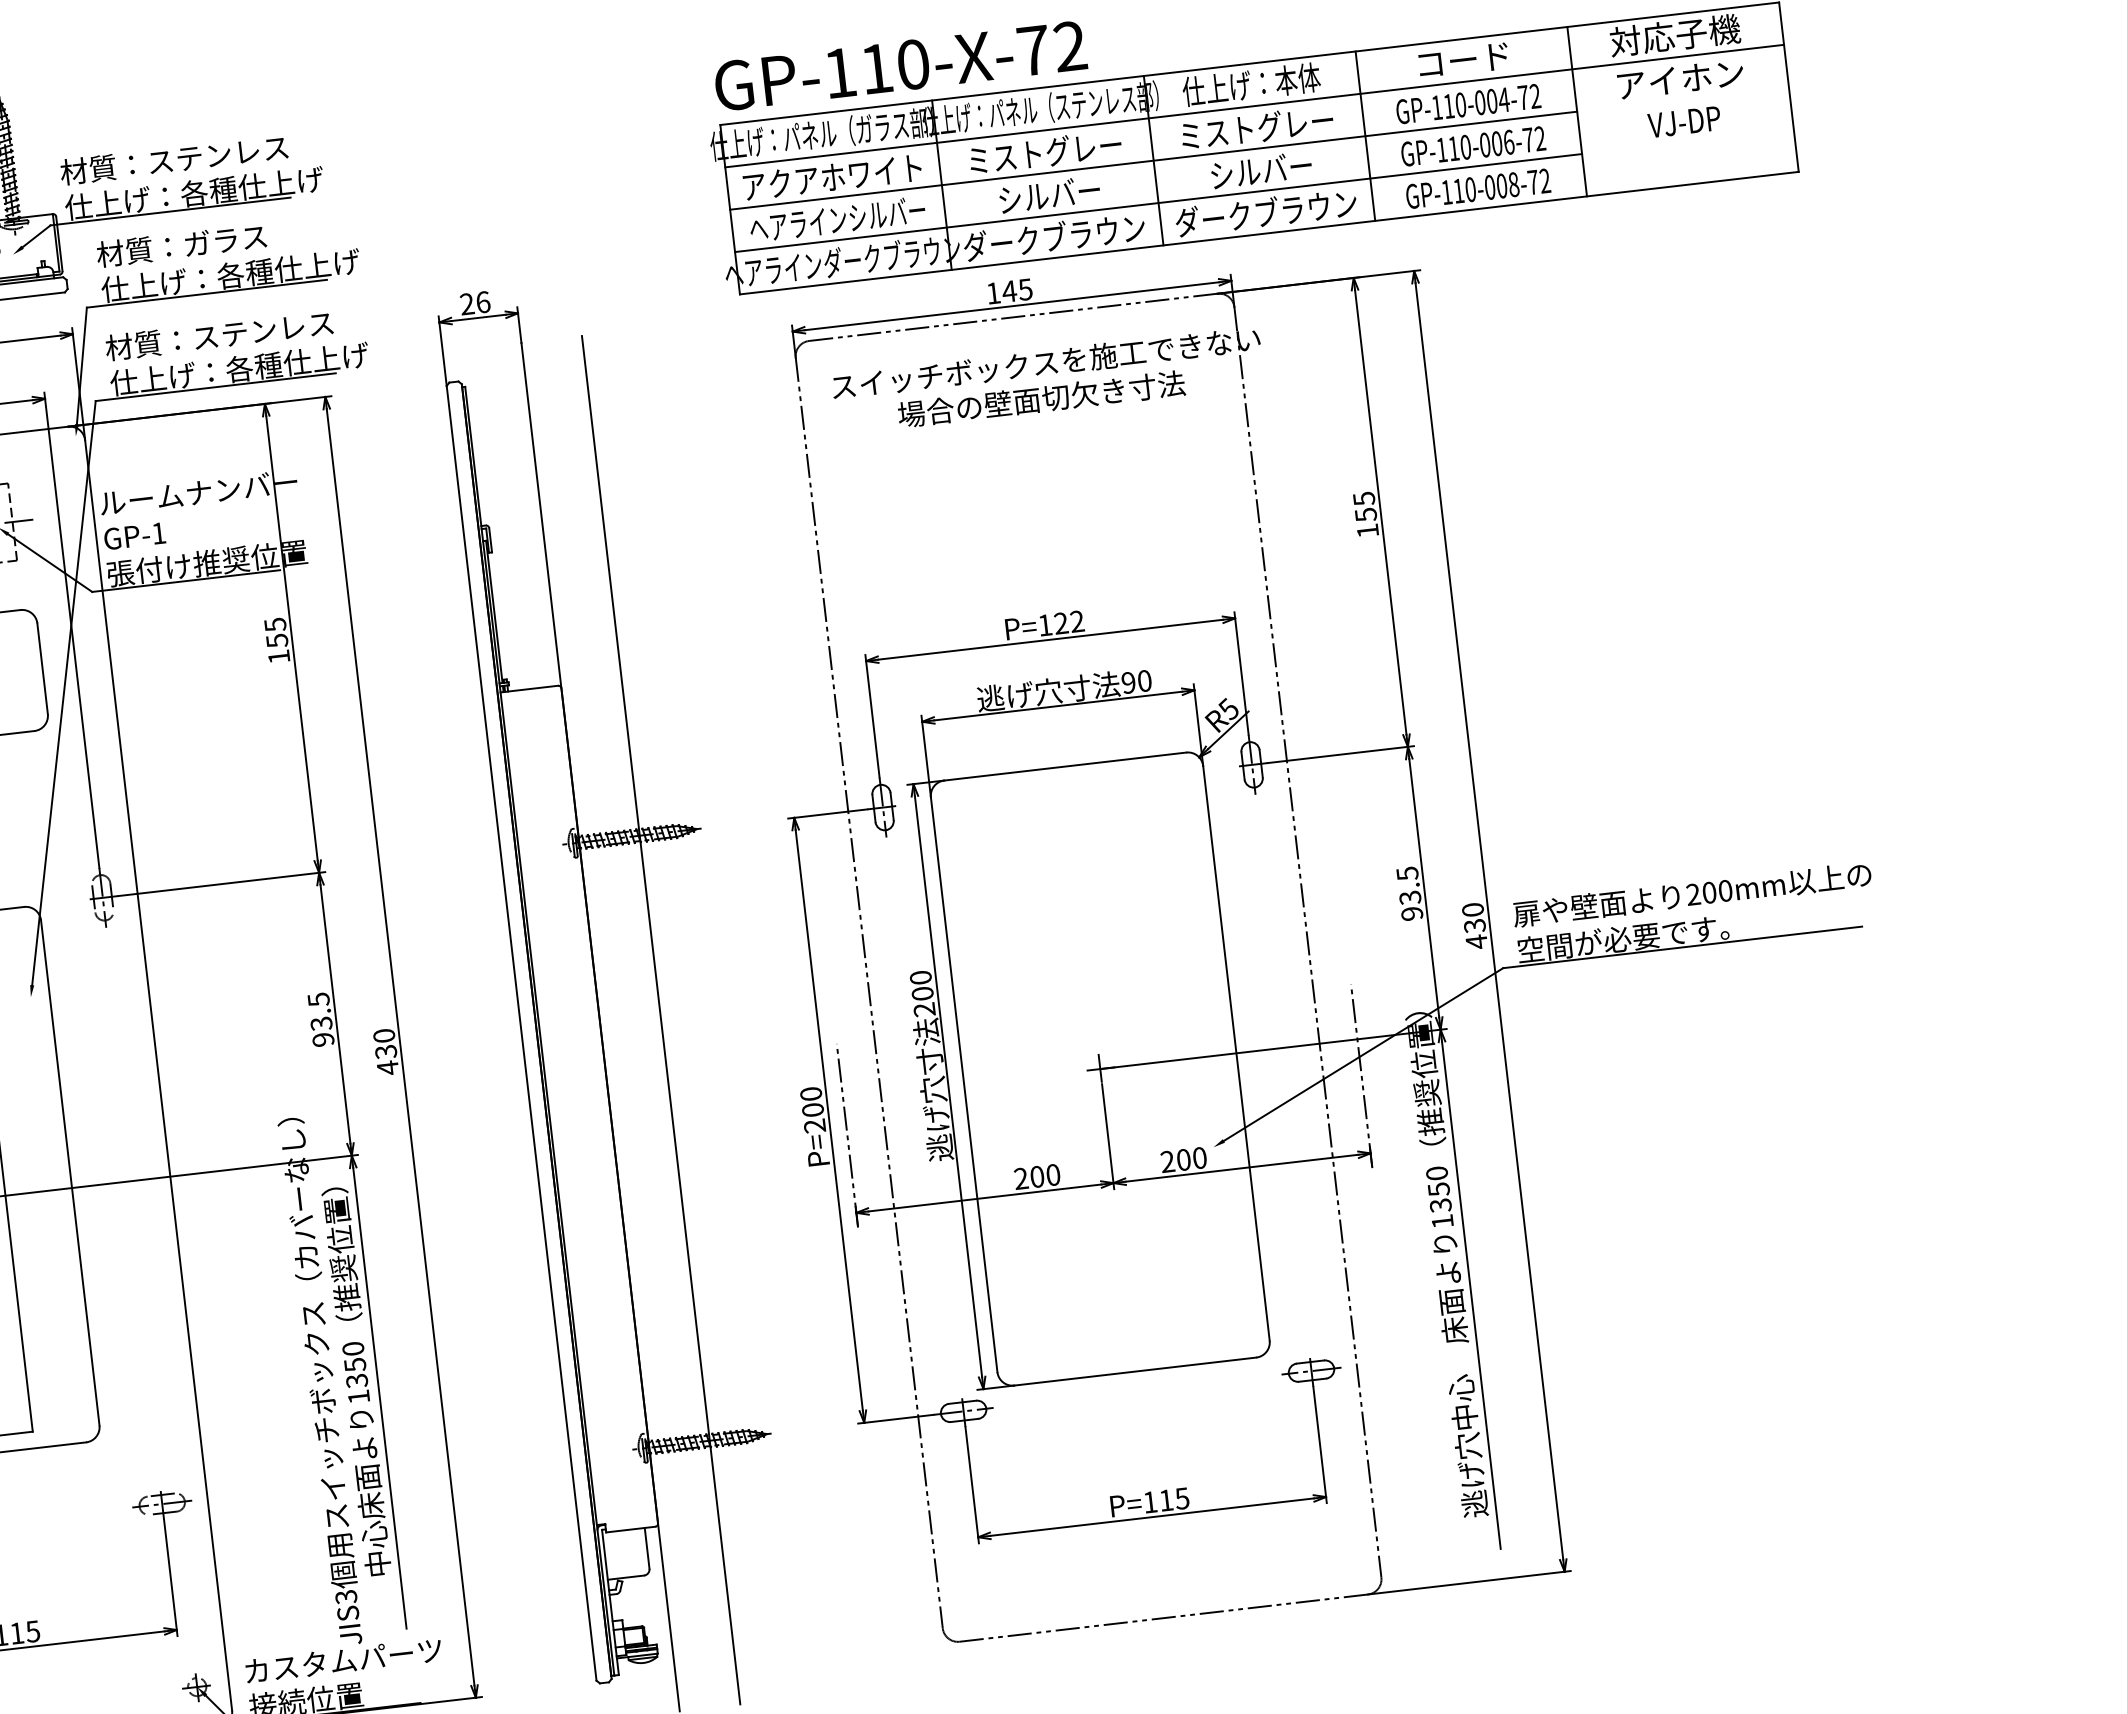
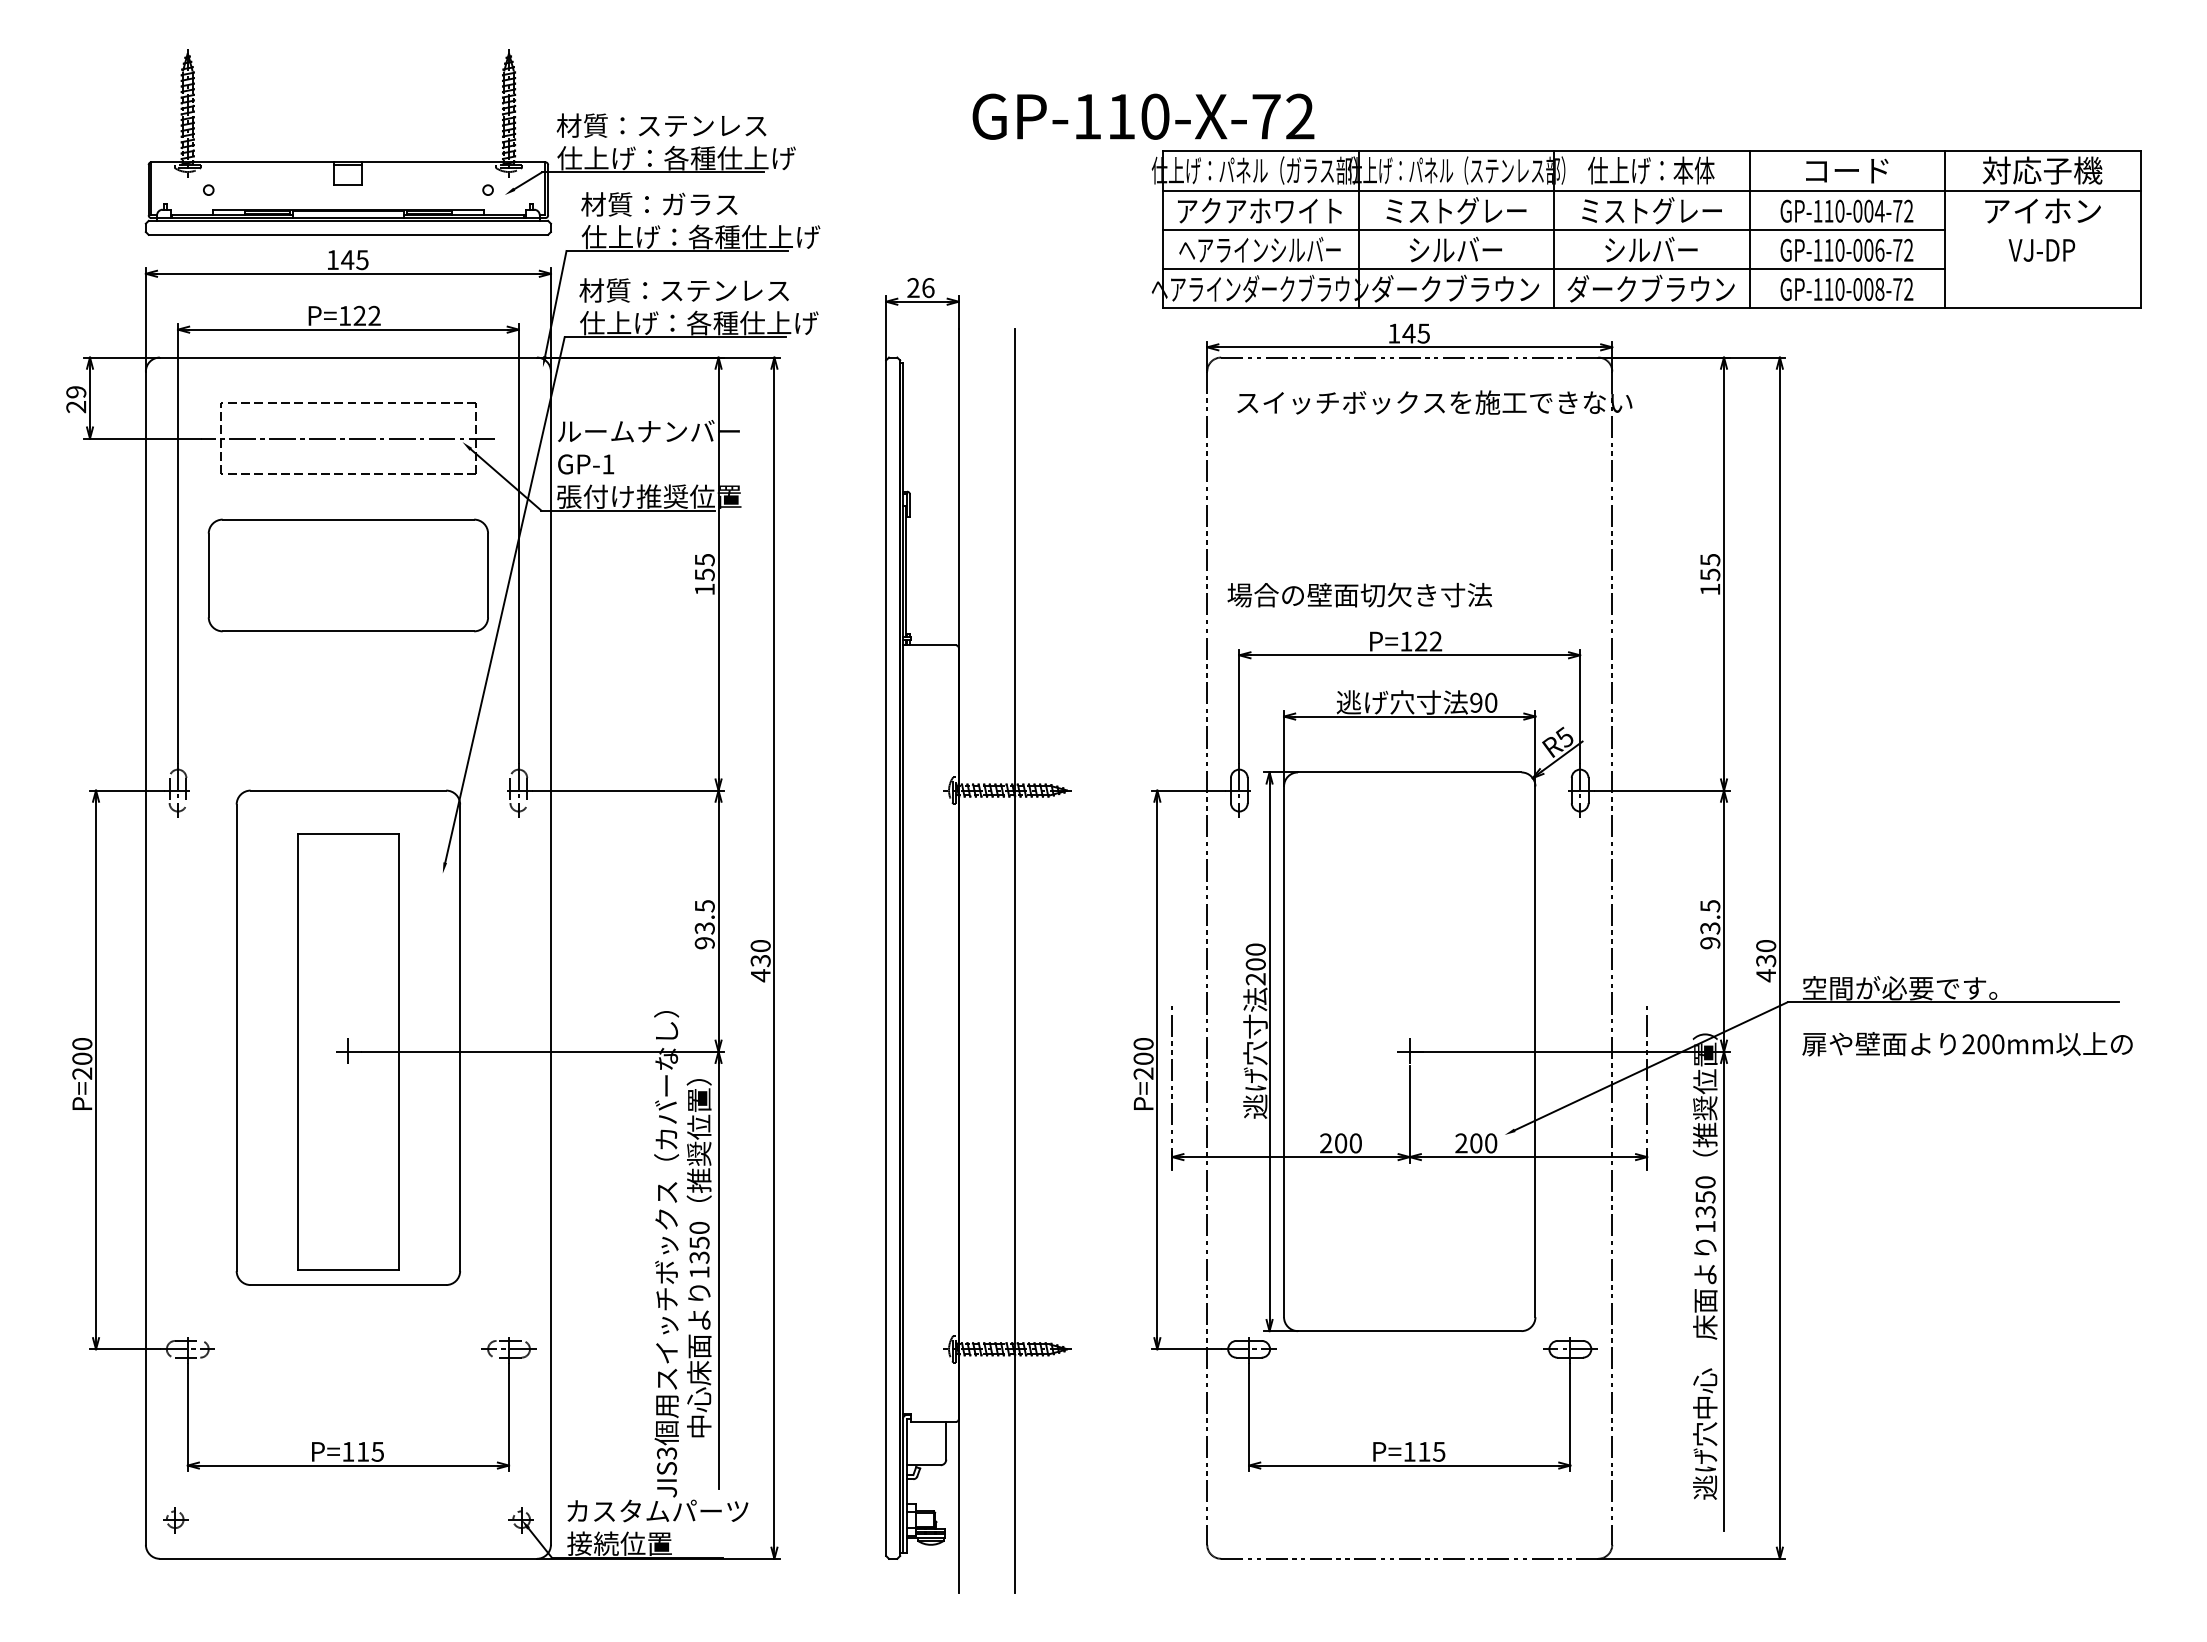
text: (900, 65) -> (1143, 116), moved
text: (1041, 398) -> (1359, 594), moved
text: (1692, 894) -> (1967, 1044), moved

